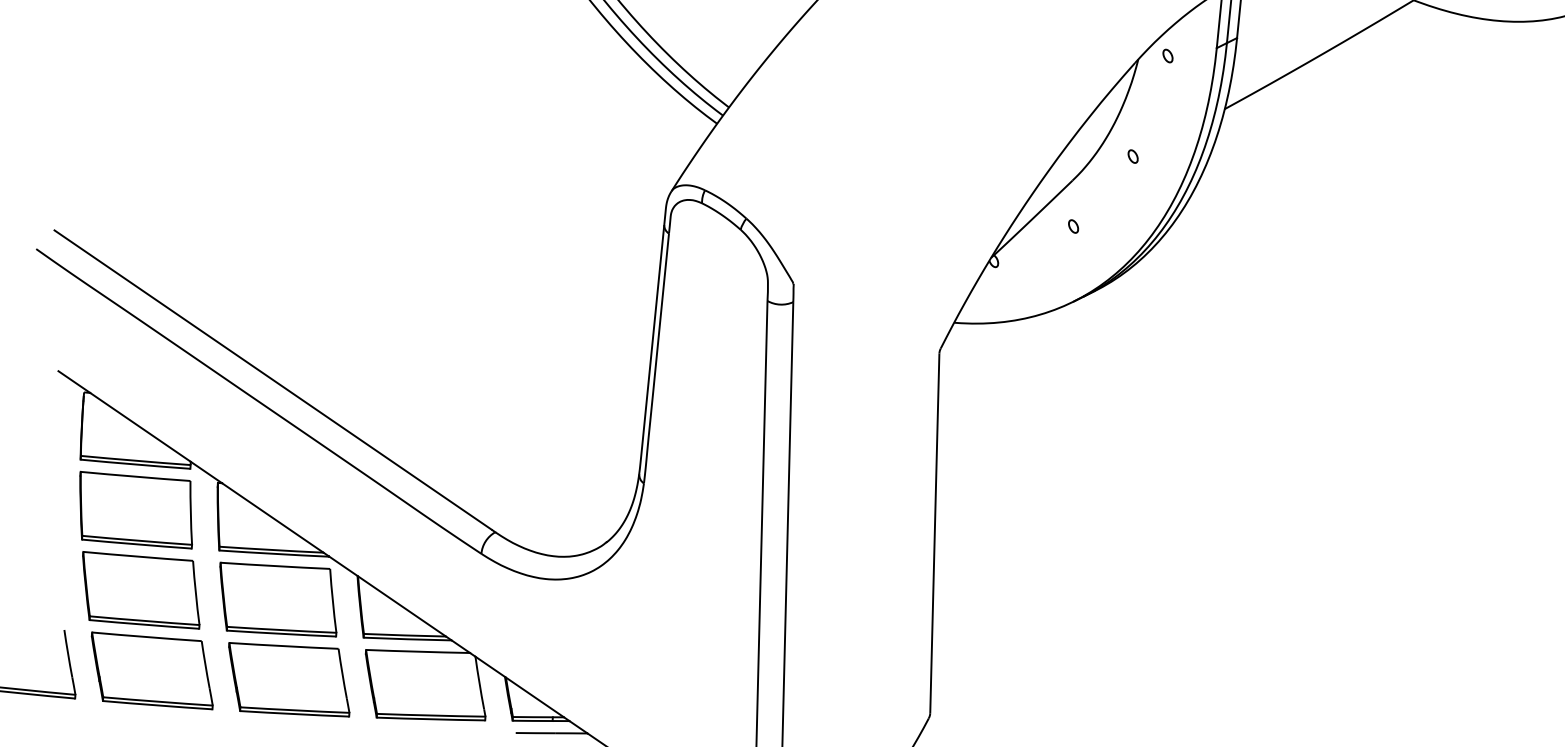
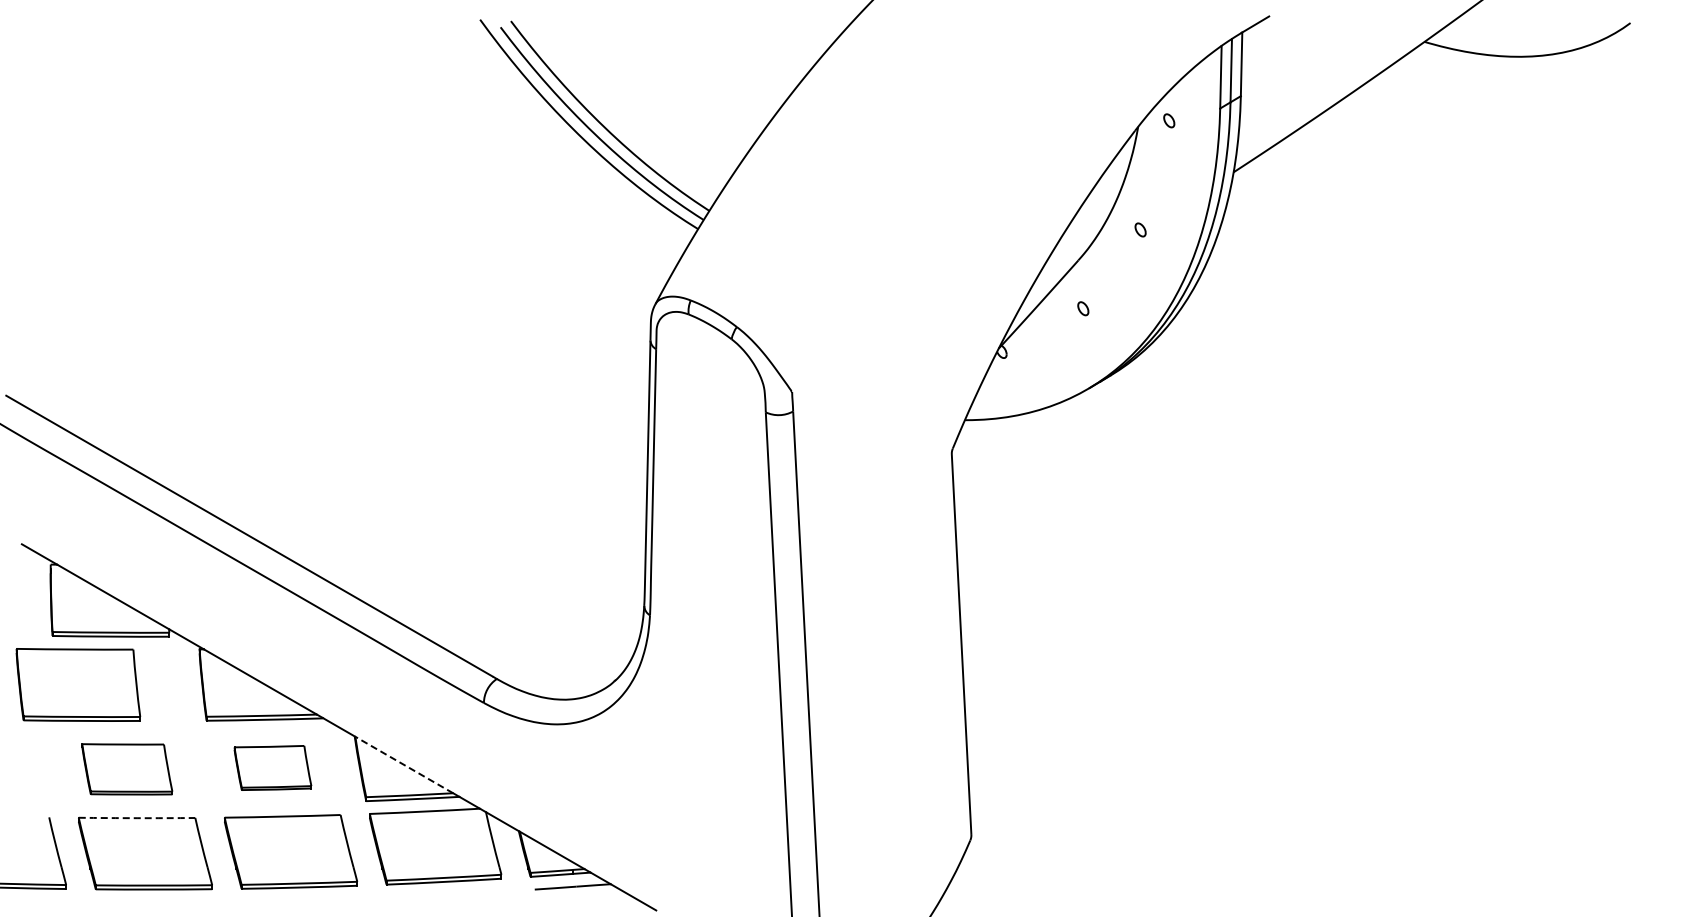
part: (136, 509) -> (78, 684), moved
part: (141, 590) -> (127, 769), size x0.7
part: (277, 599) -> (272, 767), size x0.6
line: (401, 605) -> (403, 764), solid -> dashed
arc: (147, 637) -> (137, 818), solid -> dashed

